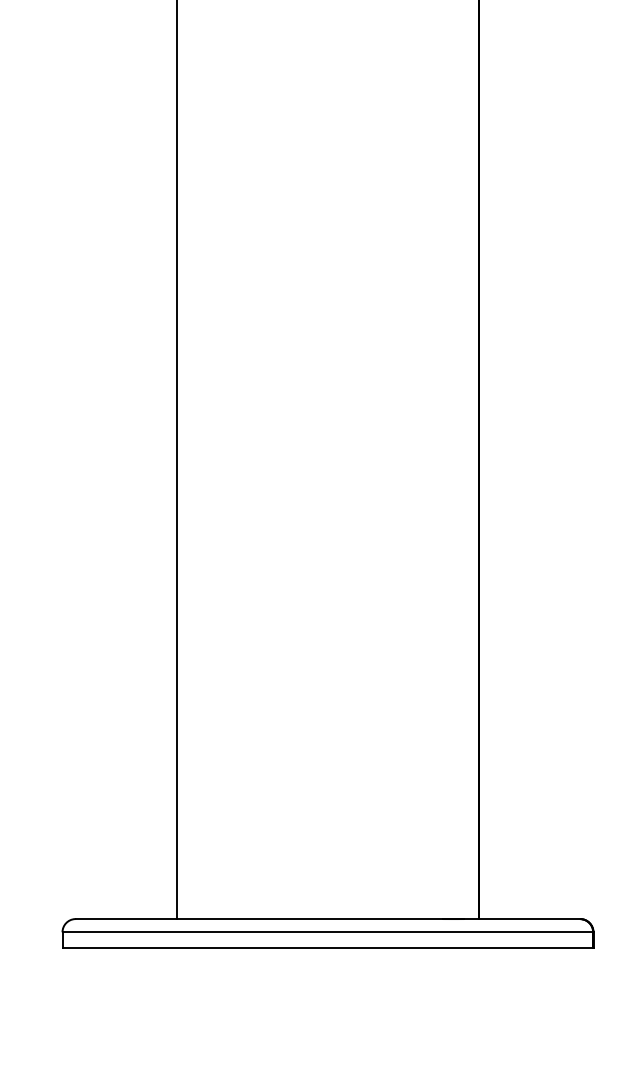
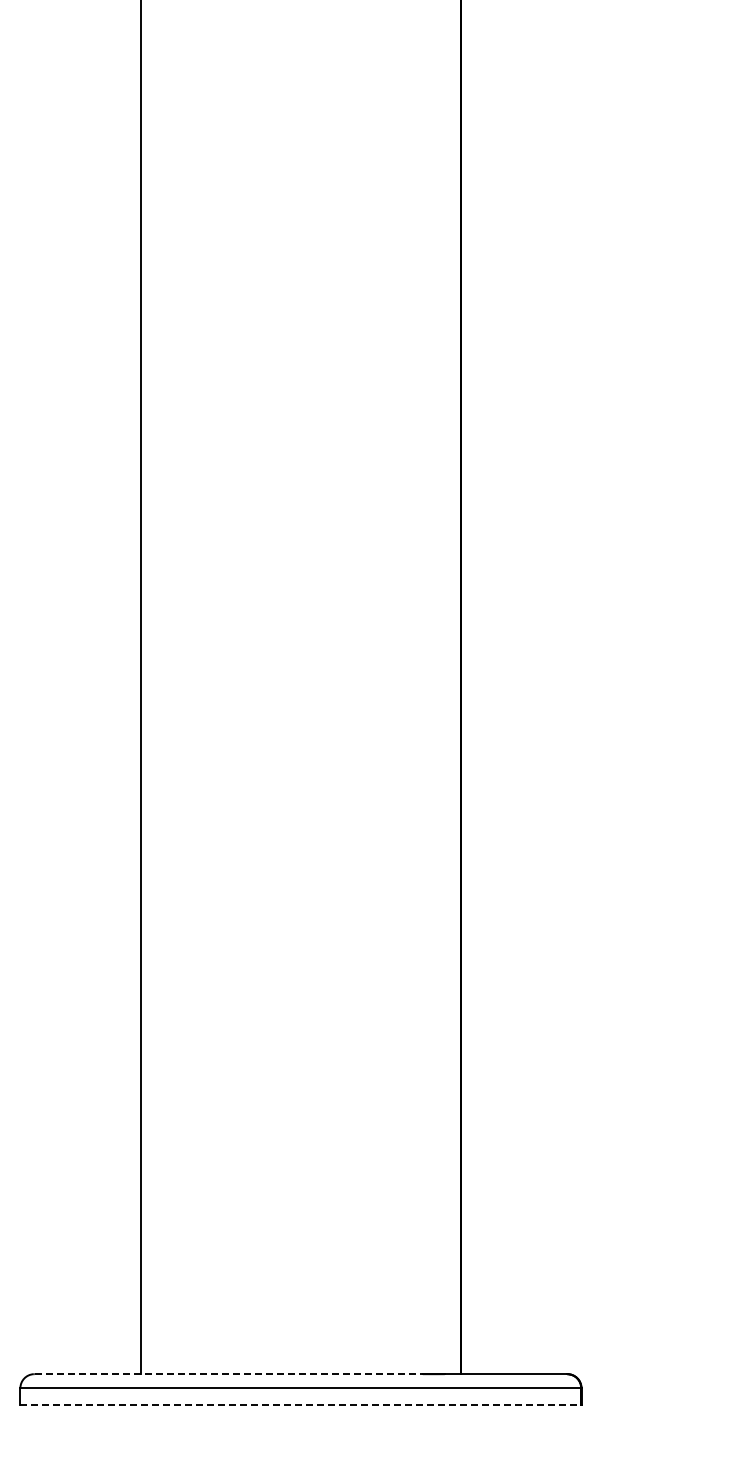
line: (260, 919) -> (229, 1374), solid -> dashed
line: (328, 948) -> (301, 1405), solid -> dashed

